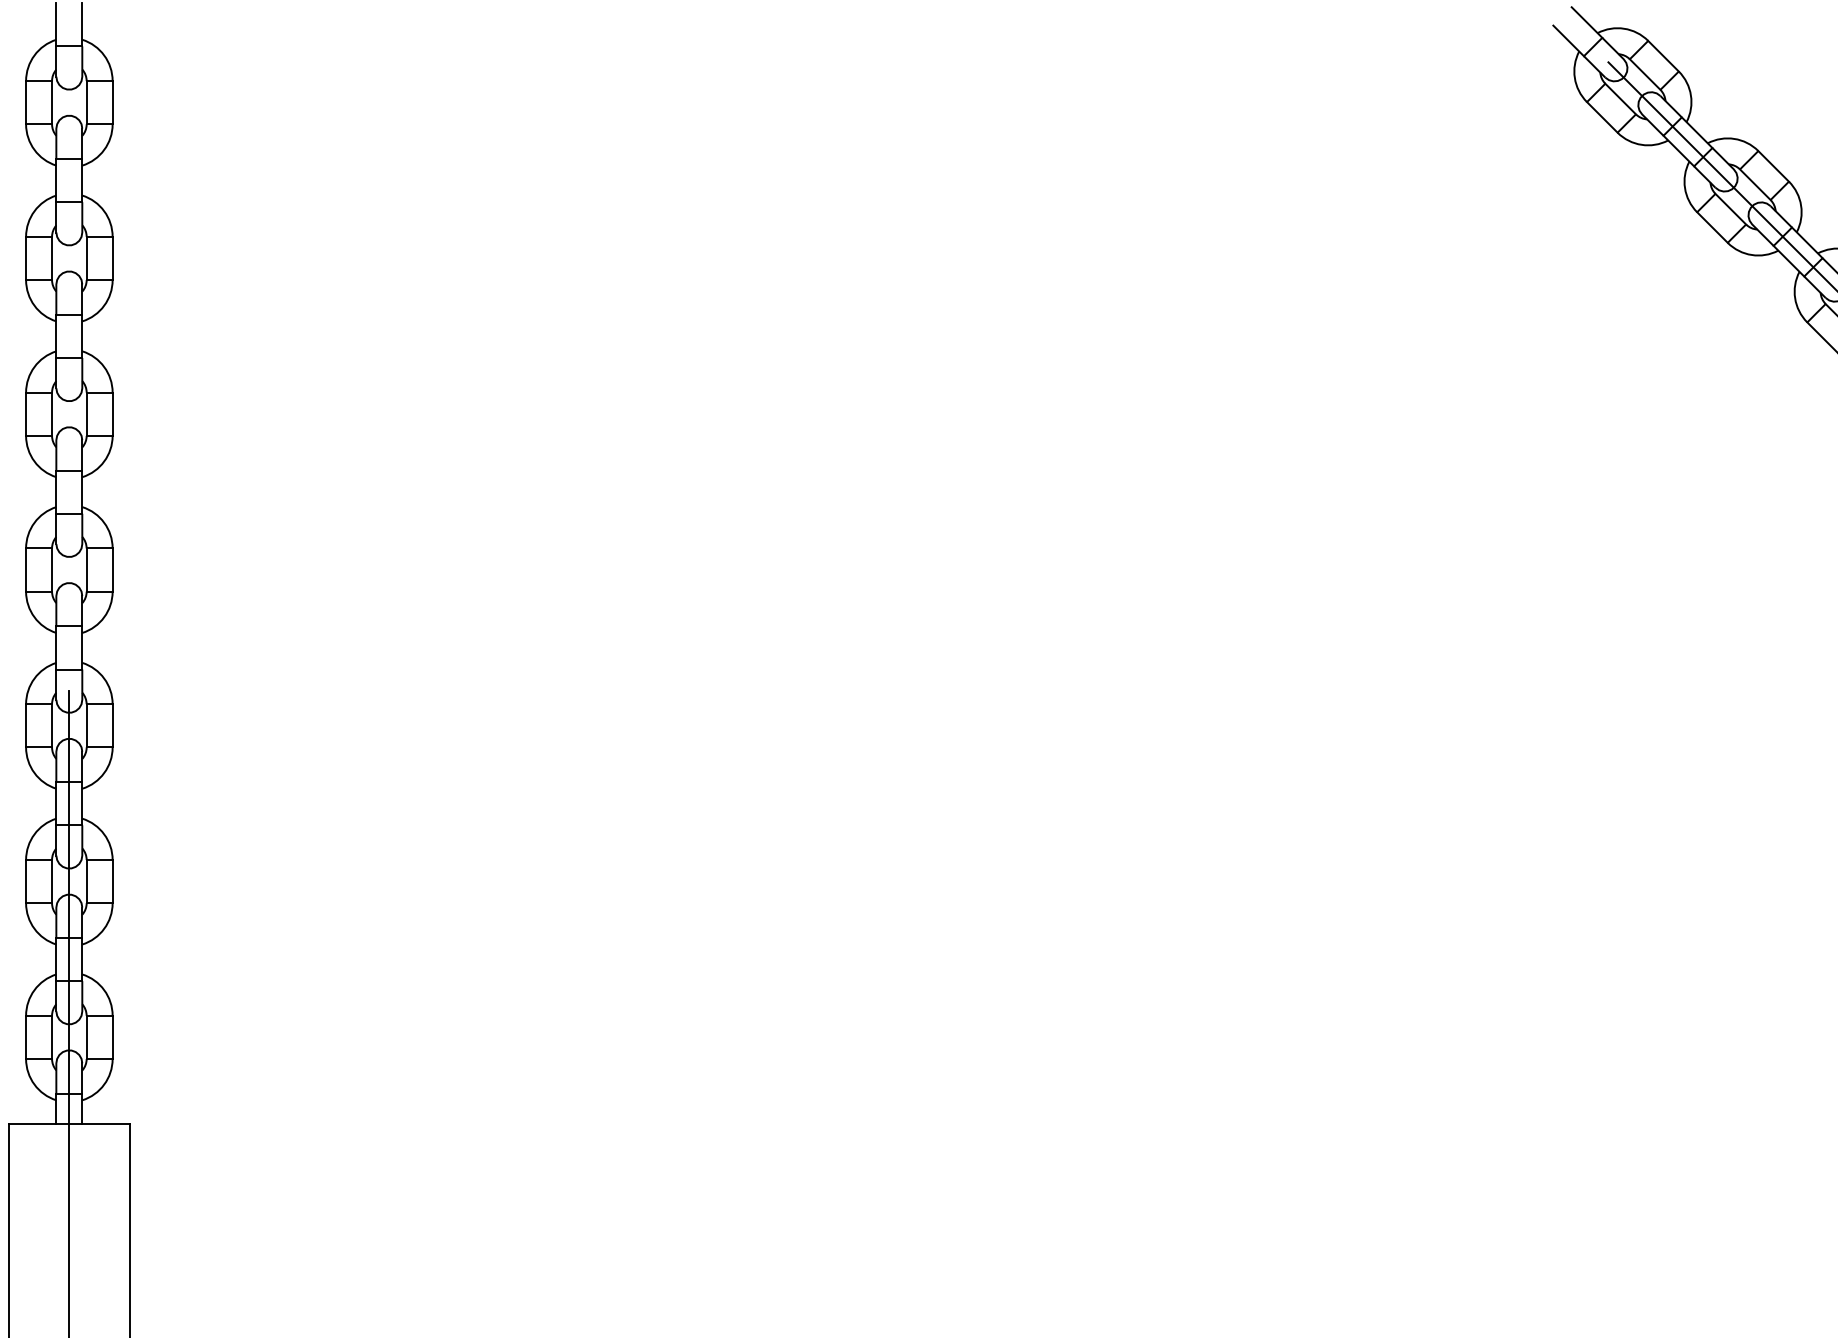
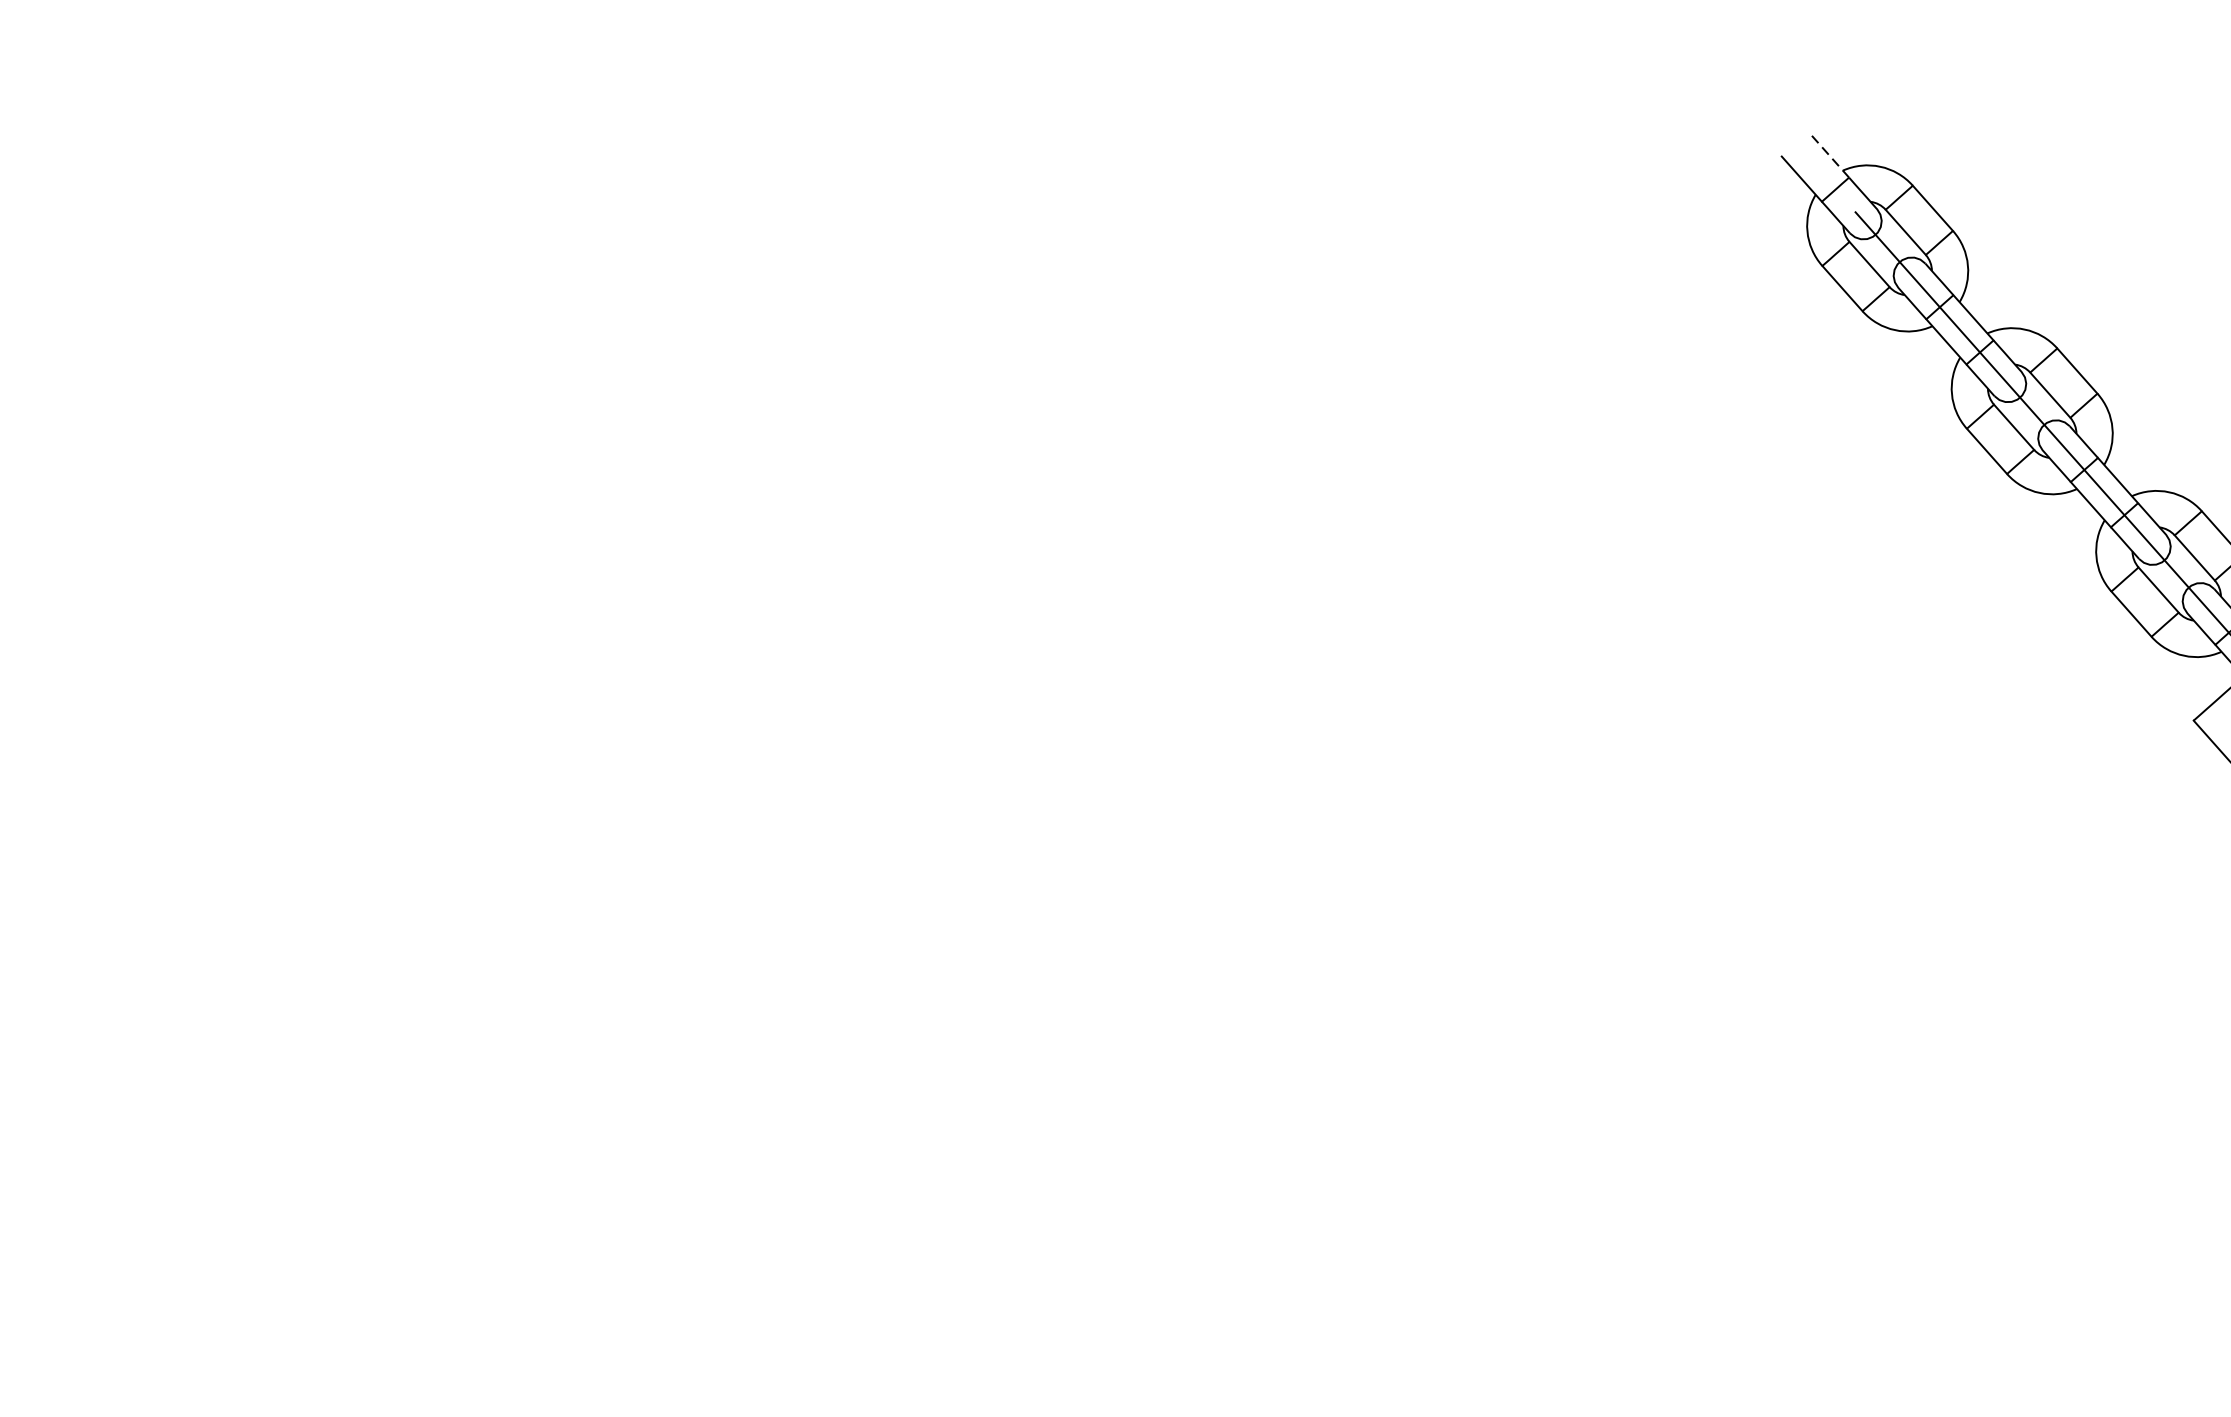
line: (1587, 22) -> (1829, 154), solid -> dashed

